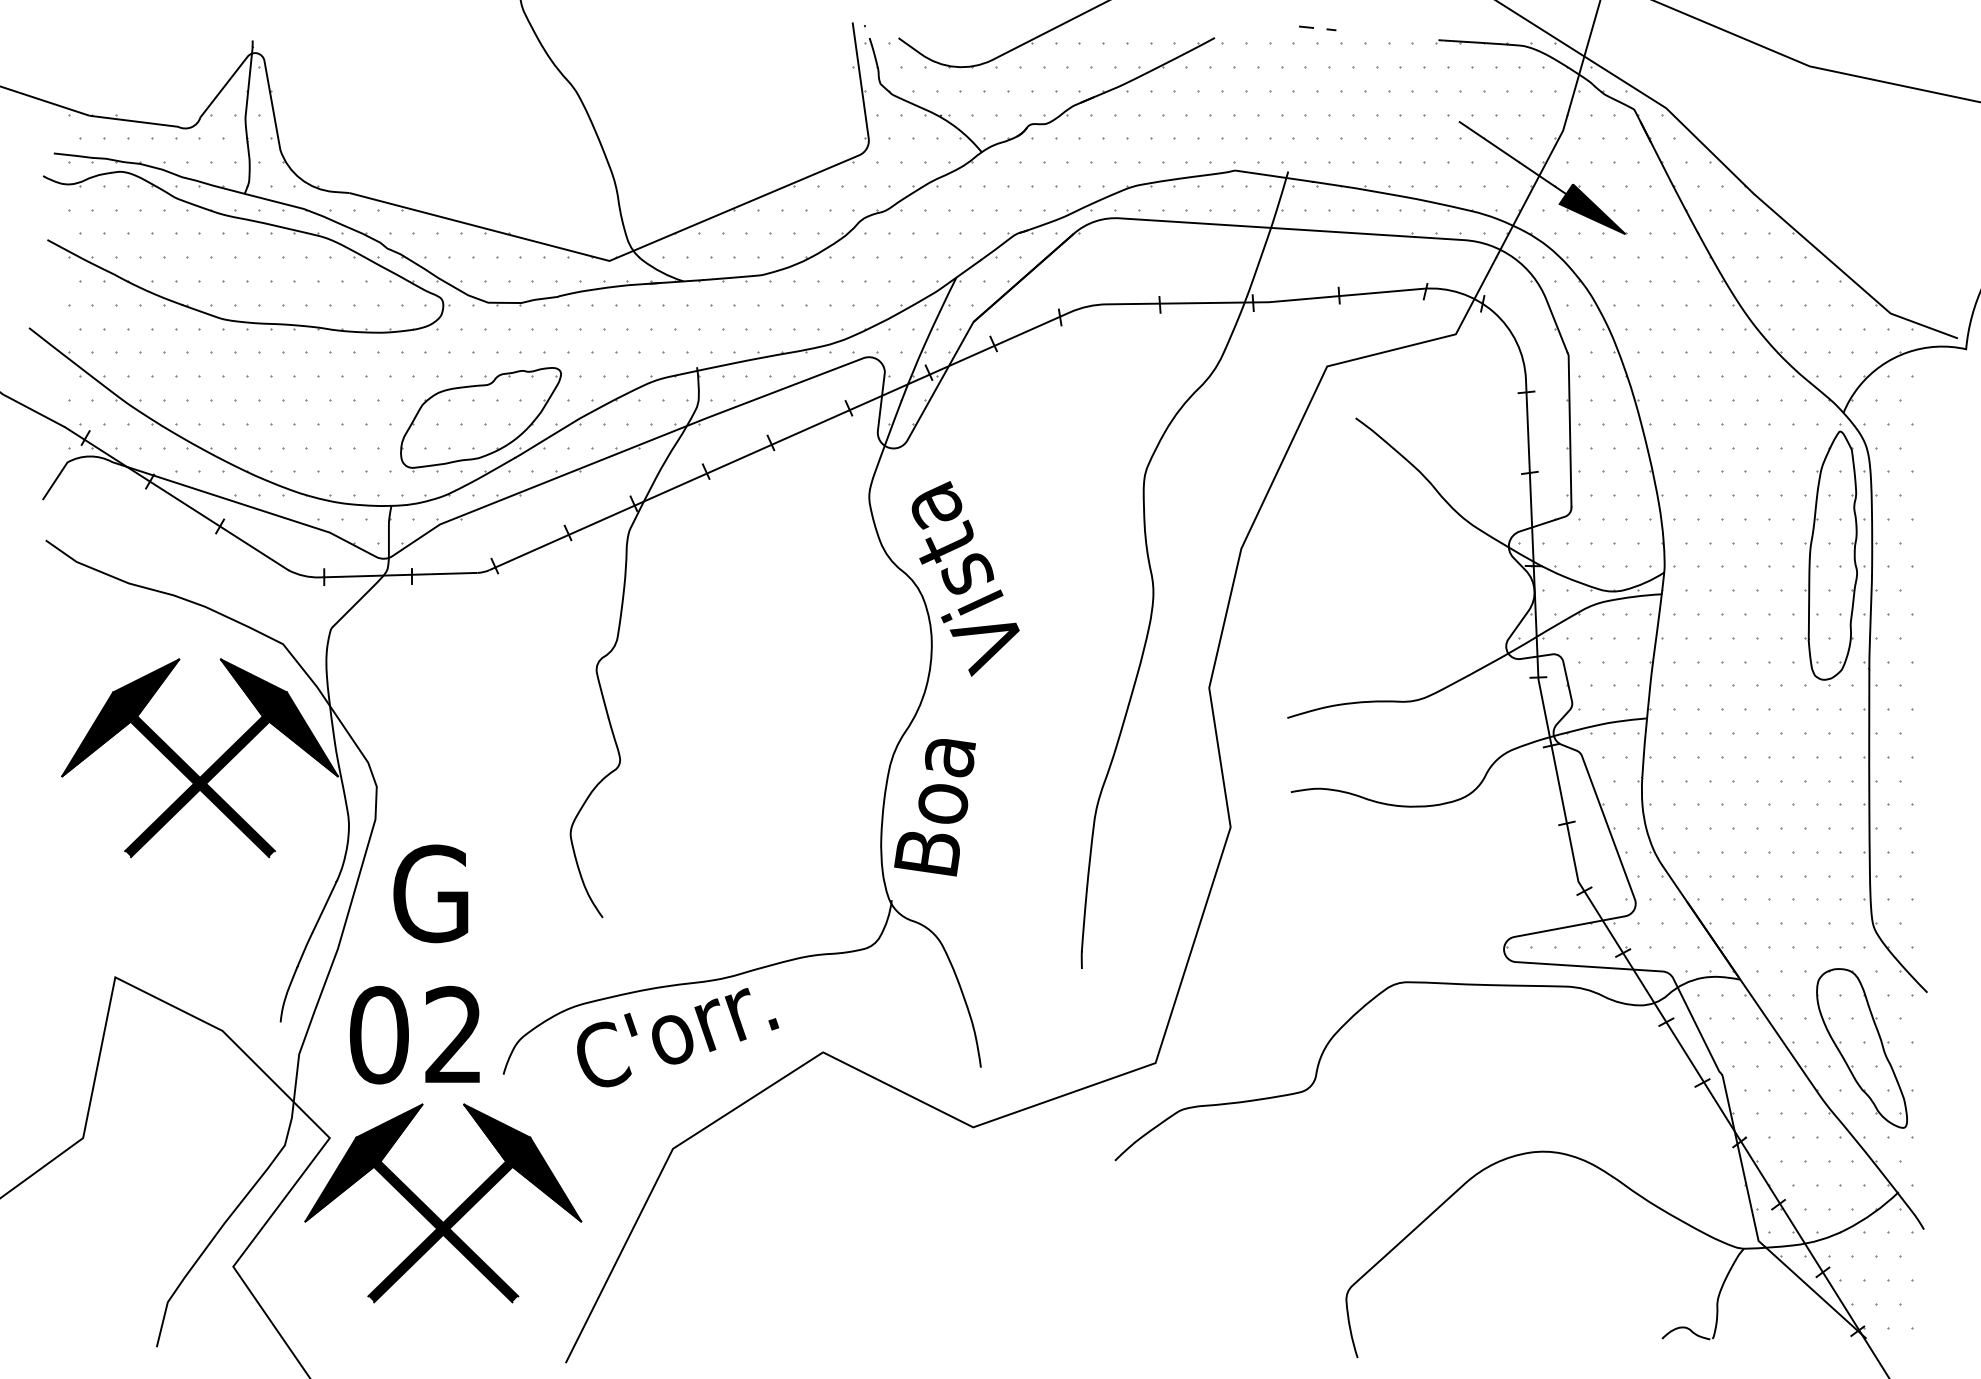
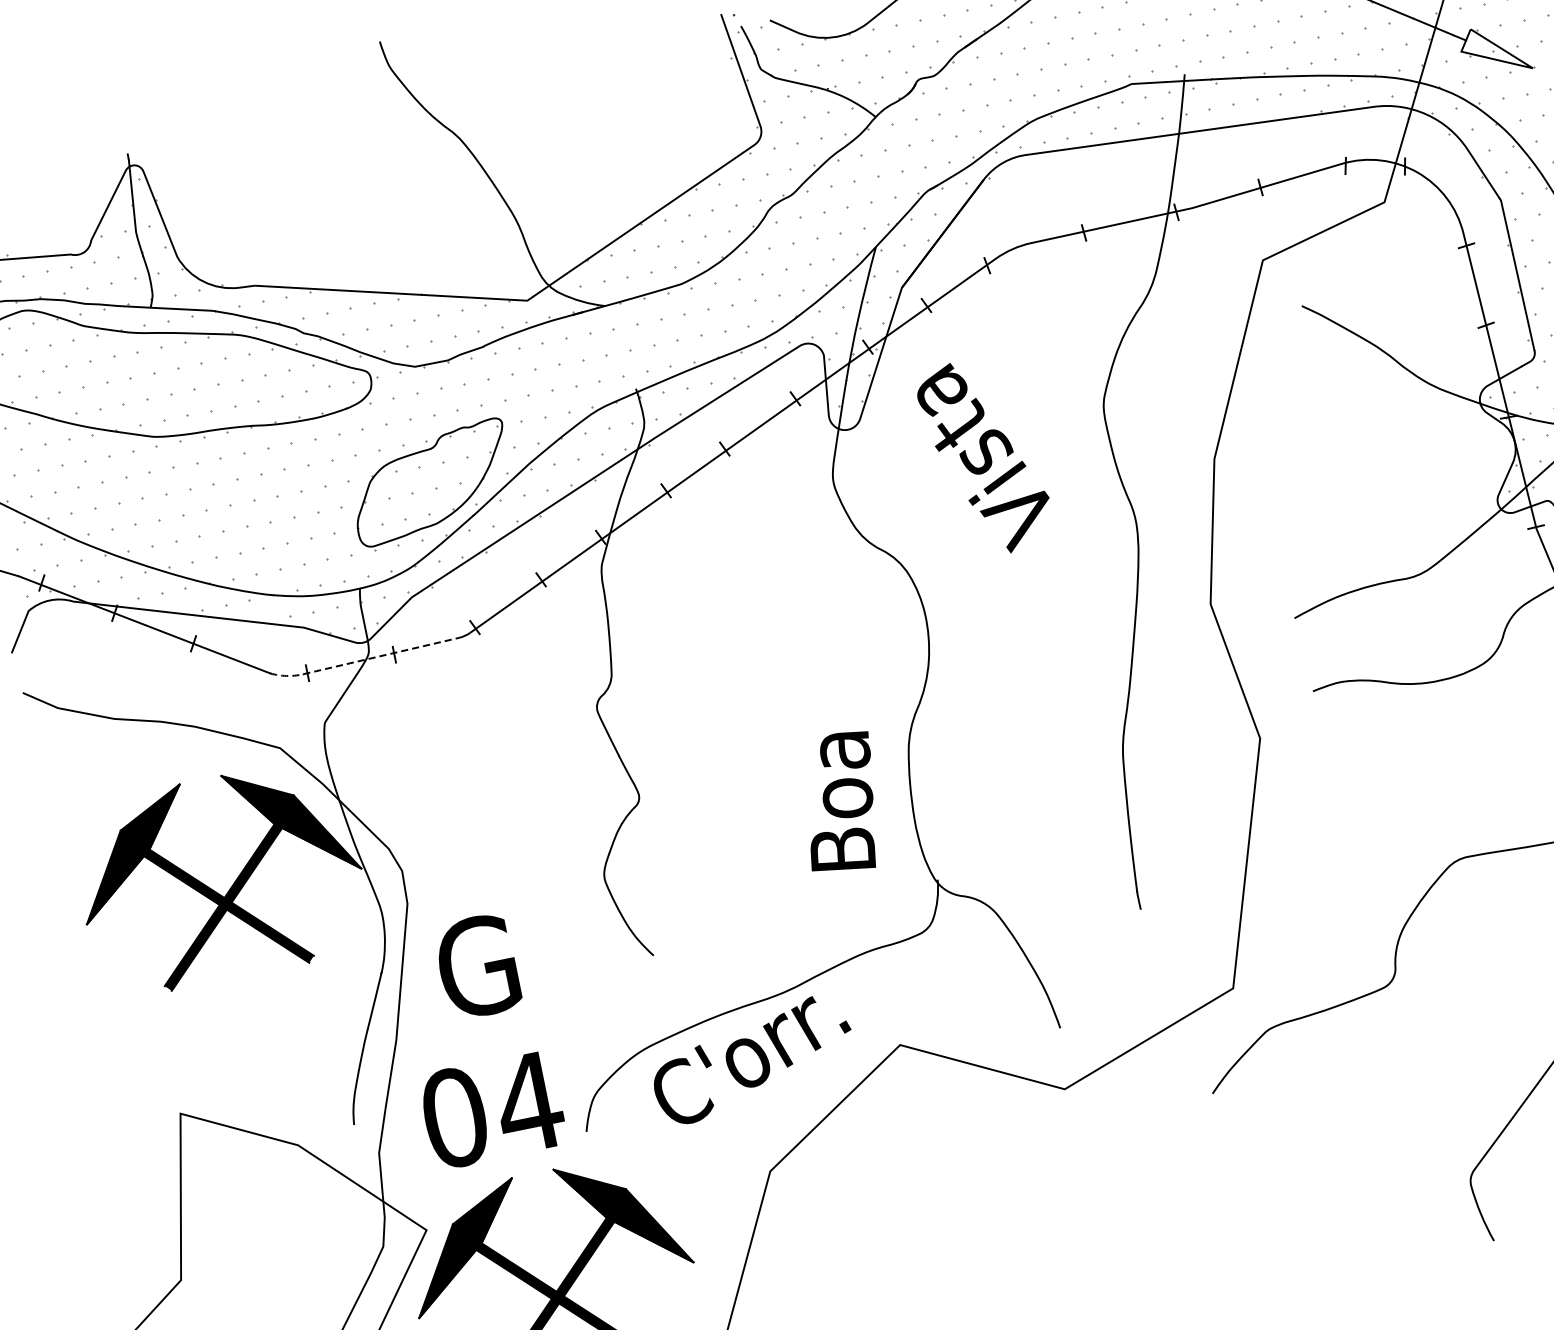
fill: (1592, 209) -> (1495, 50), removed
line: (378, 575) -> (361, 660), solid -> dashed
text: (965, 578) -> (985, 456), moved
text: (934, 807) -> (840, 803), moved
text: (453, 1033) -> (528, 1101), 02 -> 04

